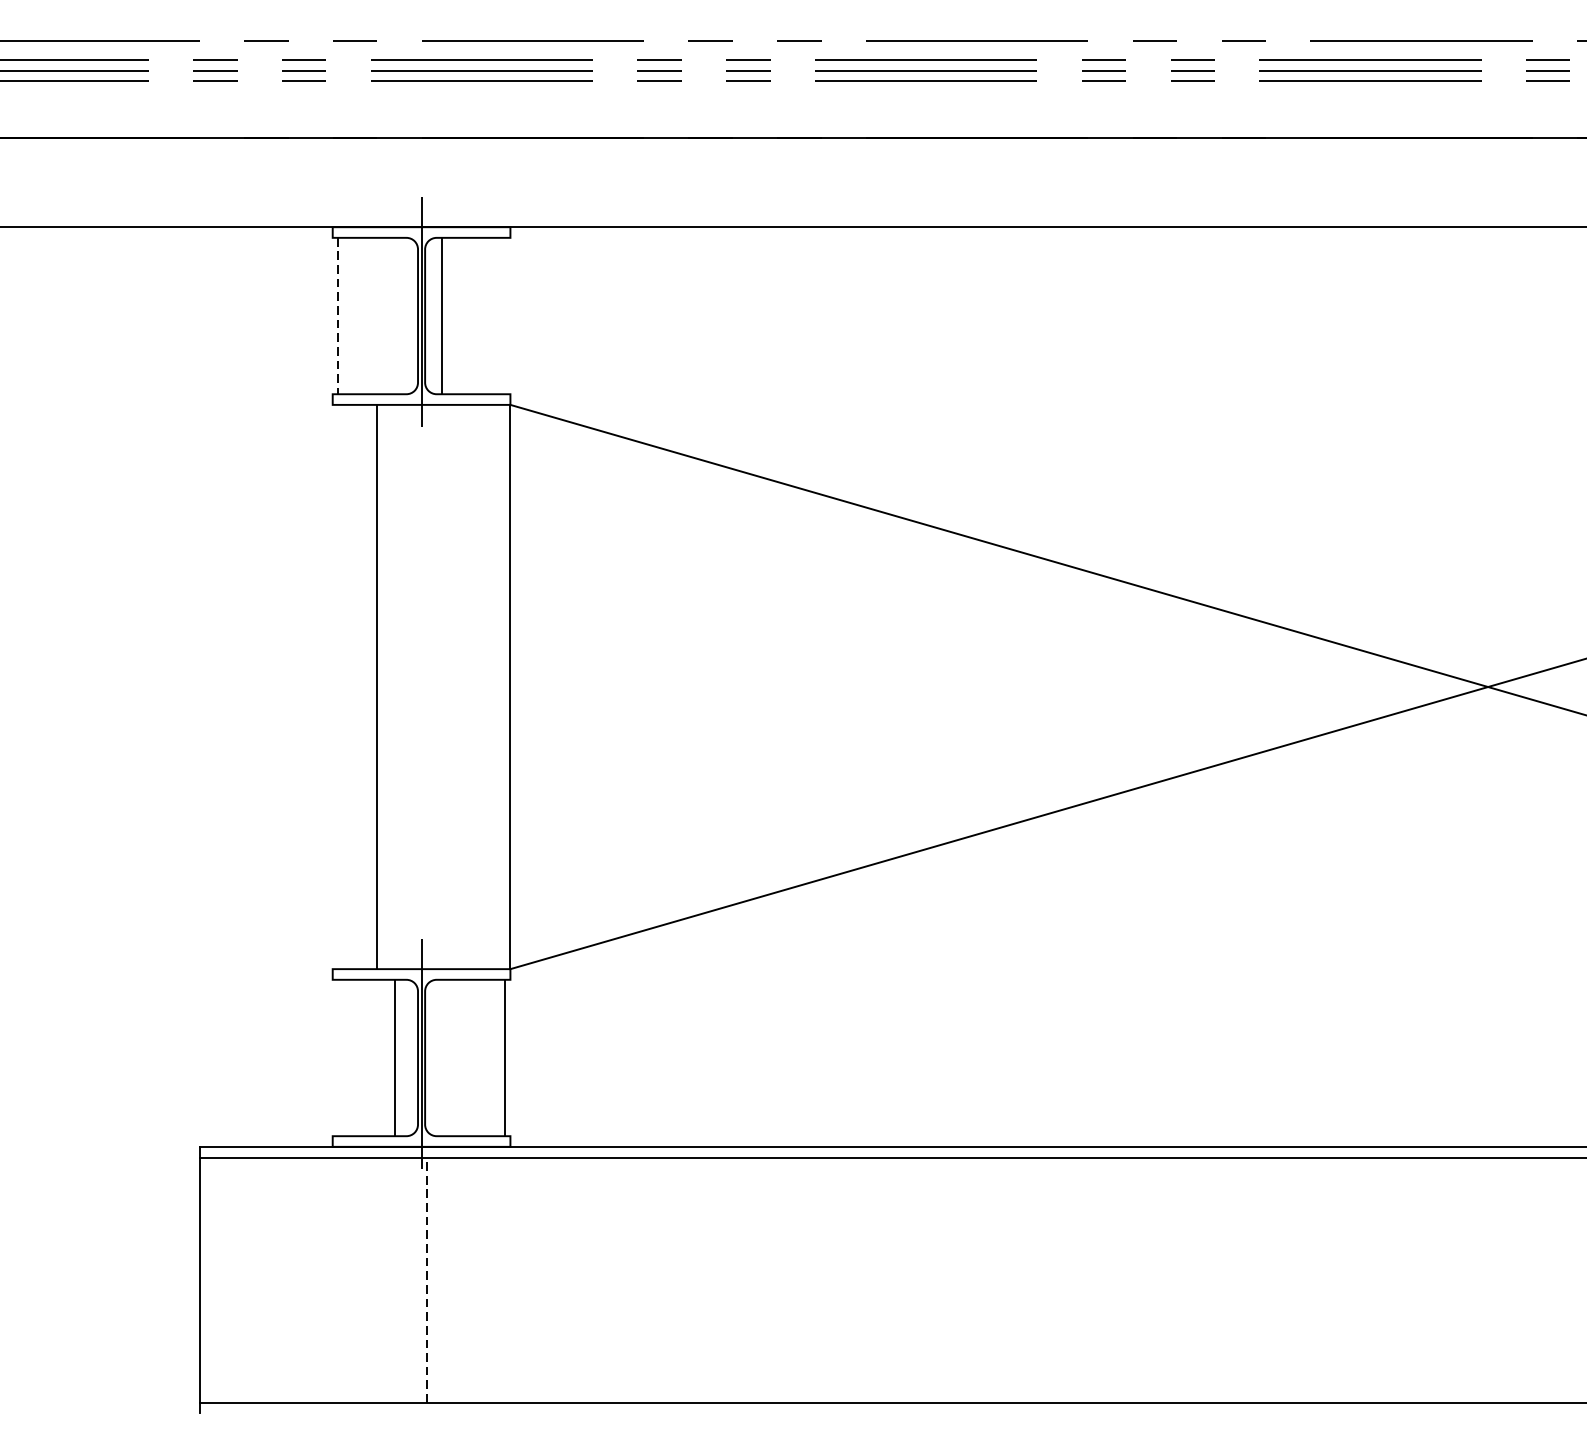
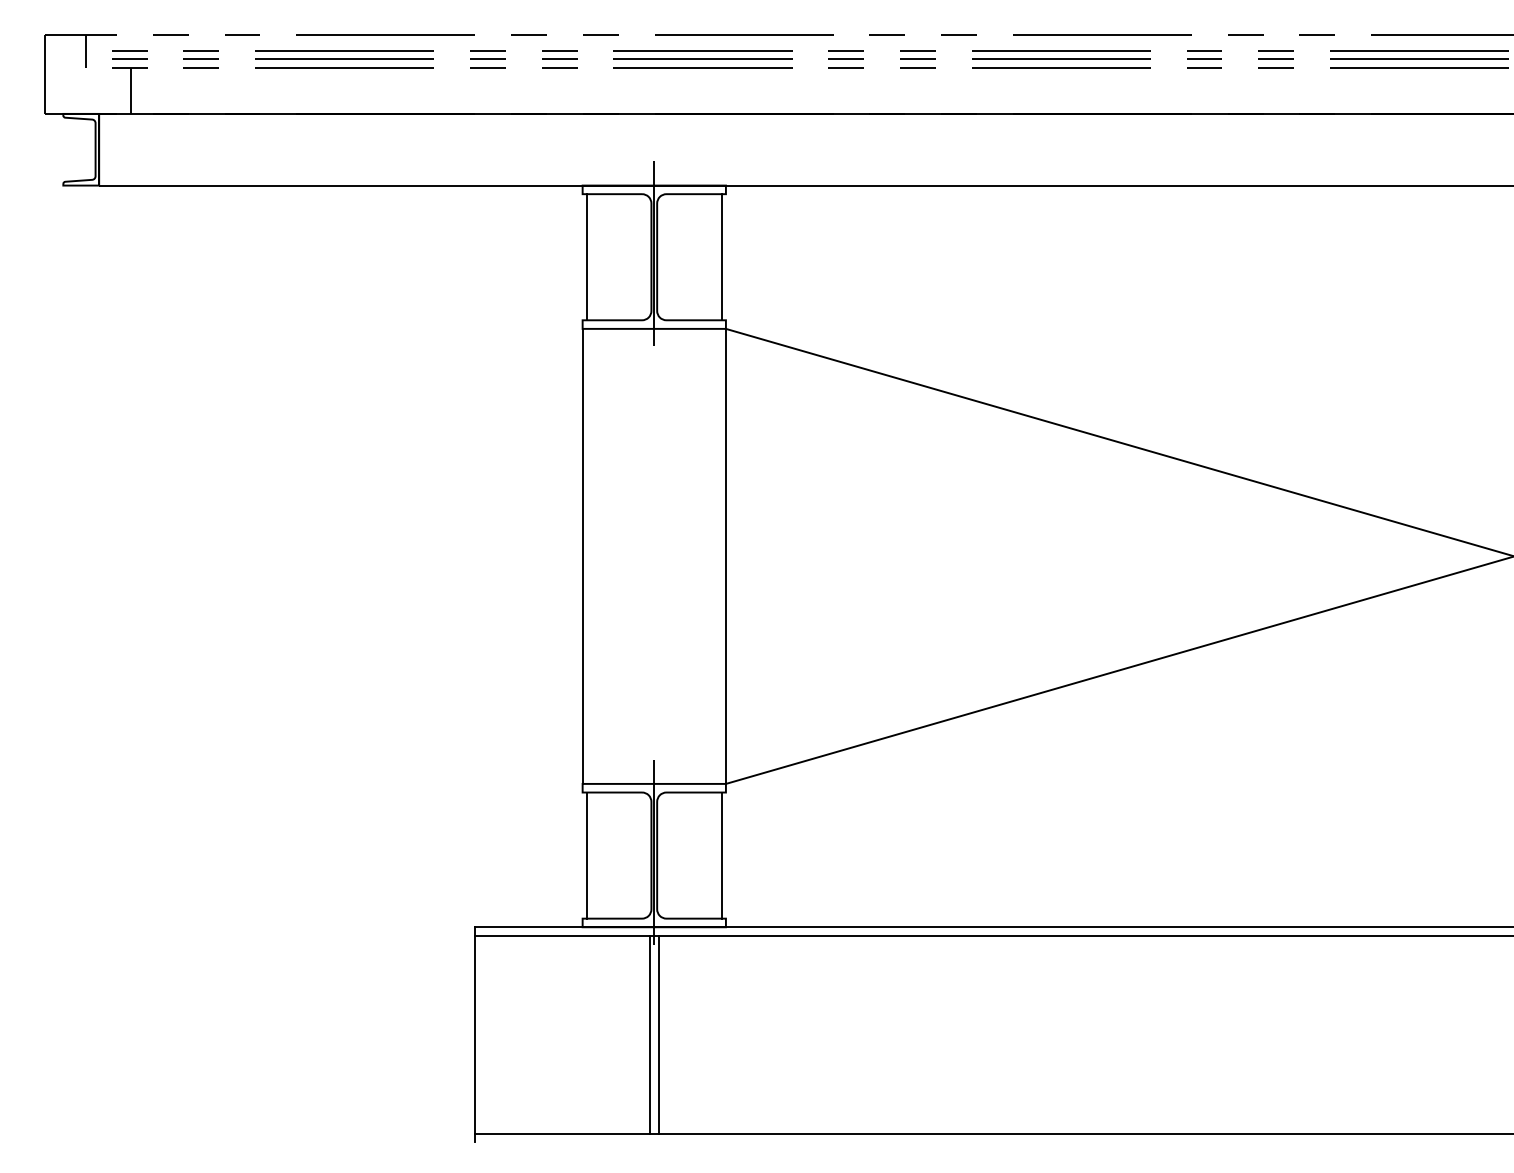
line: (337, 316) -> (586, 257), dashed -> solid
line: (441, 316) -> (721, 257), moved
line: (377, 685) -> (582, 555), moved
line: (394, 1057) -> (586, 855), moved
line: (416, 1279) -> (650, 1034), added
line: (426, 1279) -> (658, 1034), dashed -> solid

